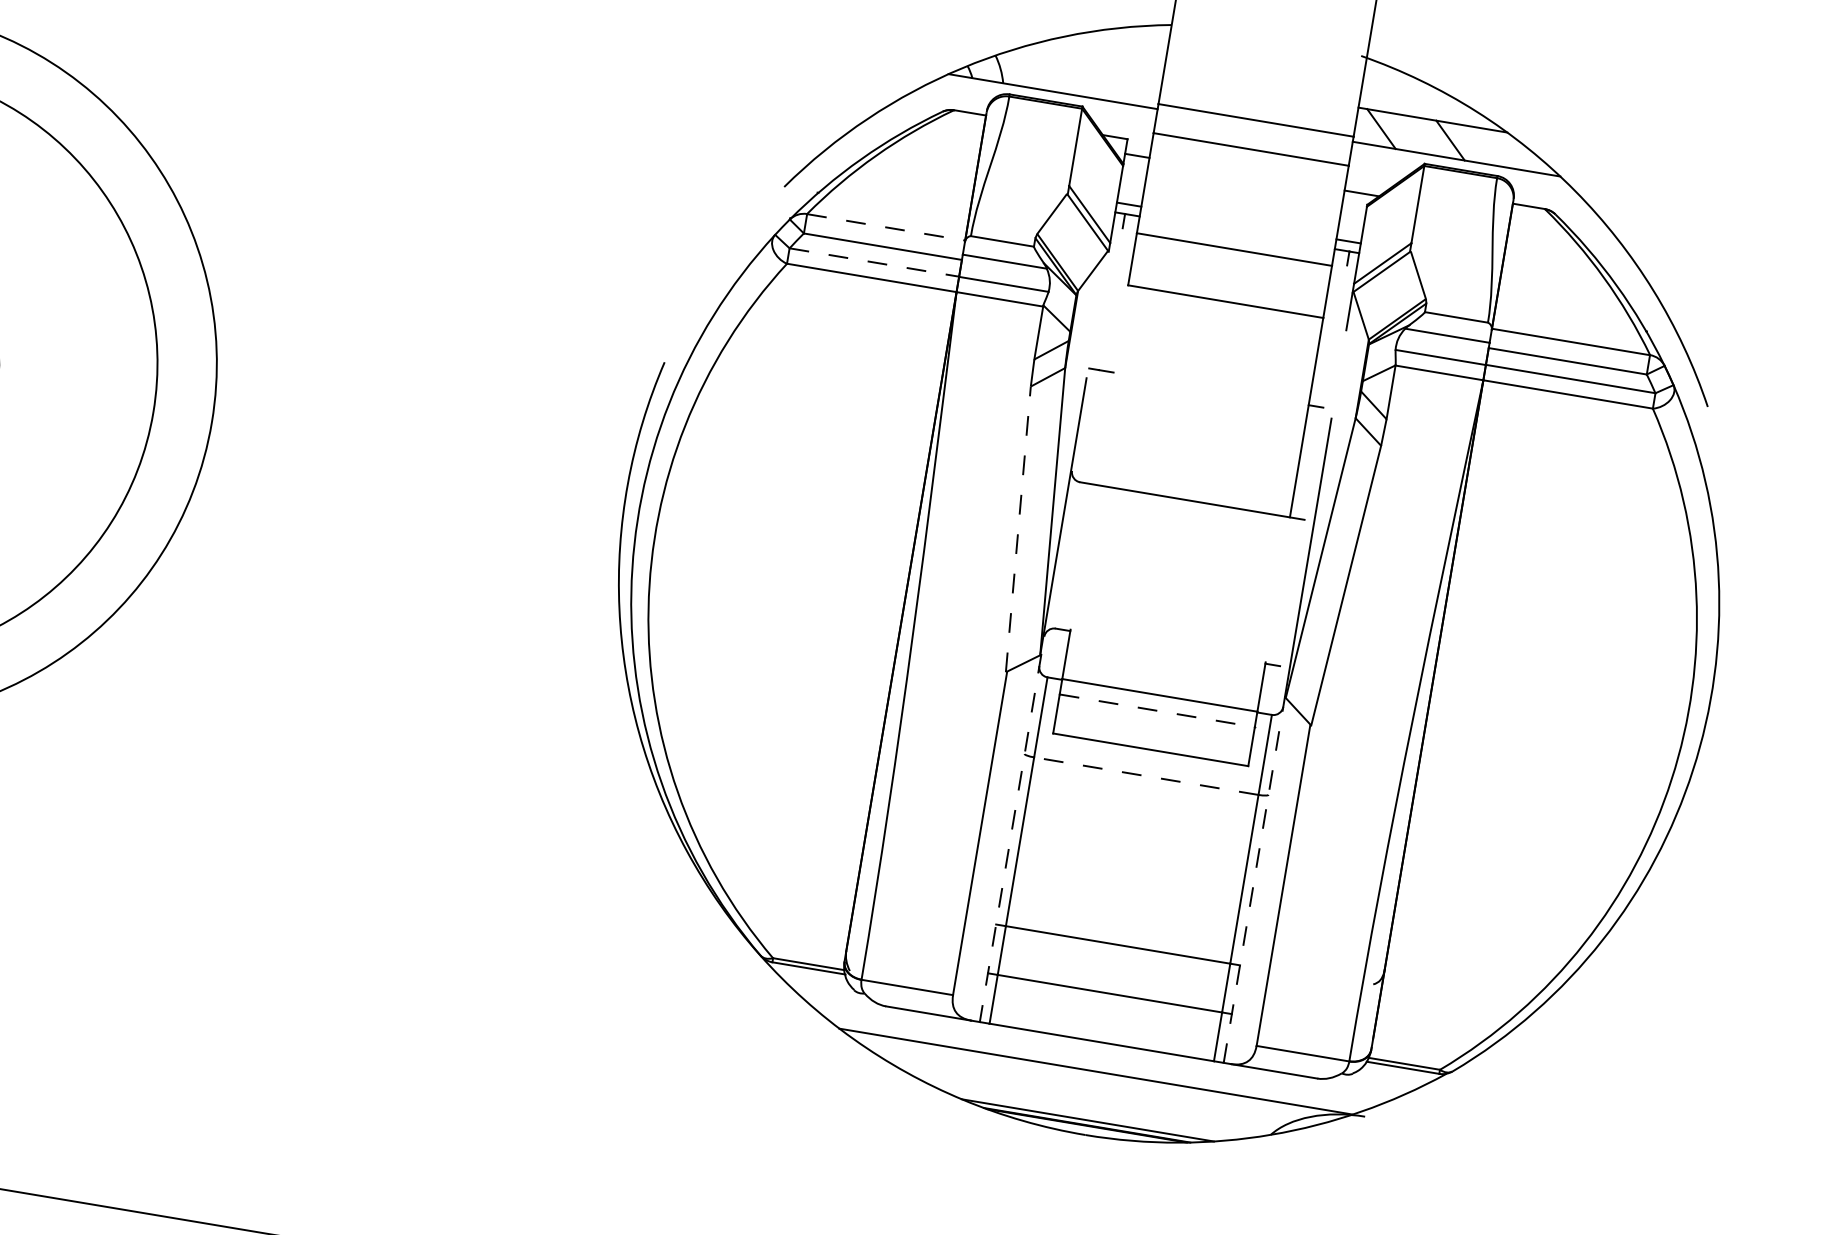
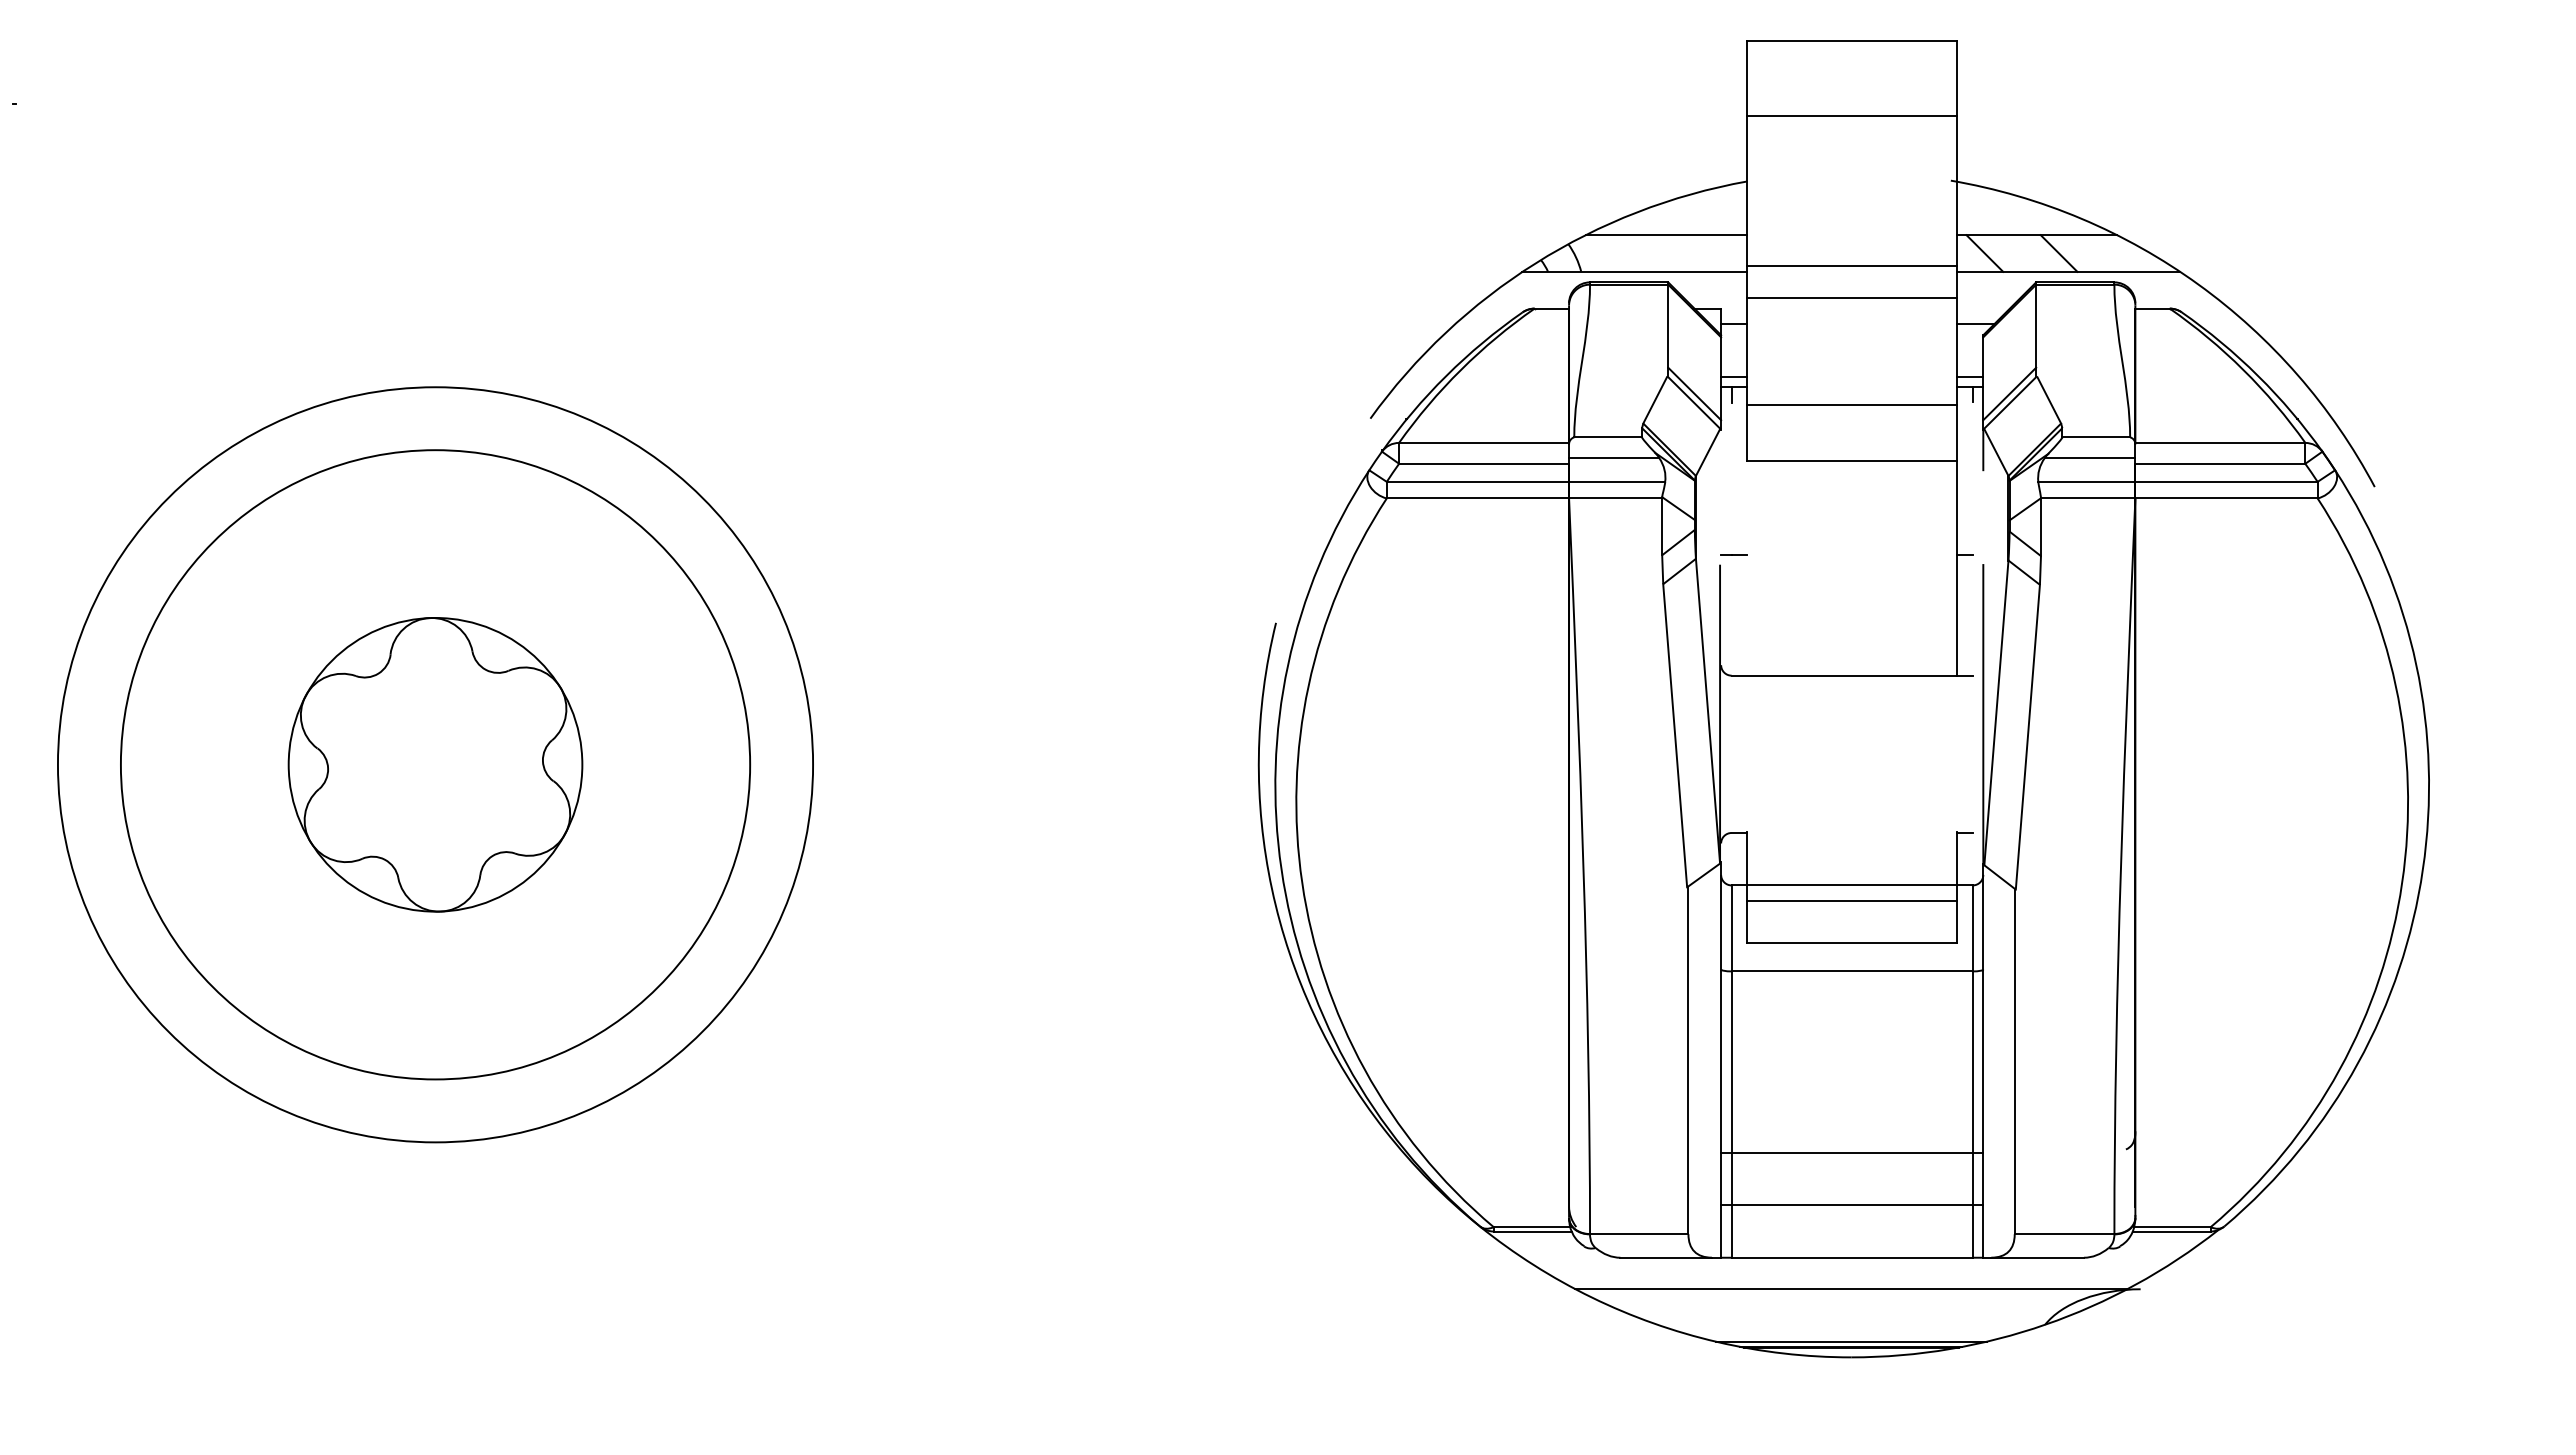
line: (1088, 62) -> (1666, 235), added
line: (886, 227) -> (1484, 443), dashed -> solid
line: (874, 262) -> (1478, 481), dashed -> solid
line: (1018, 529) -> (1675, 735), dashed -> solid
line: (1157, 711) -> (1852, 901), dashed -> solid
line: (1146, 776) -> (1852, 971), dashed -> solid
line: (1011, 837) -> (1721, 1059), dashed -> solid
line: (1254, 879) -> (1983, 1060), dashed -> solid

